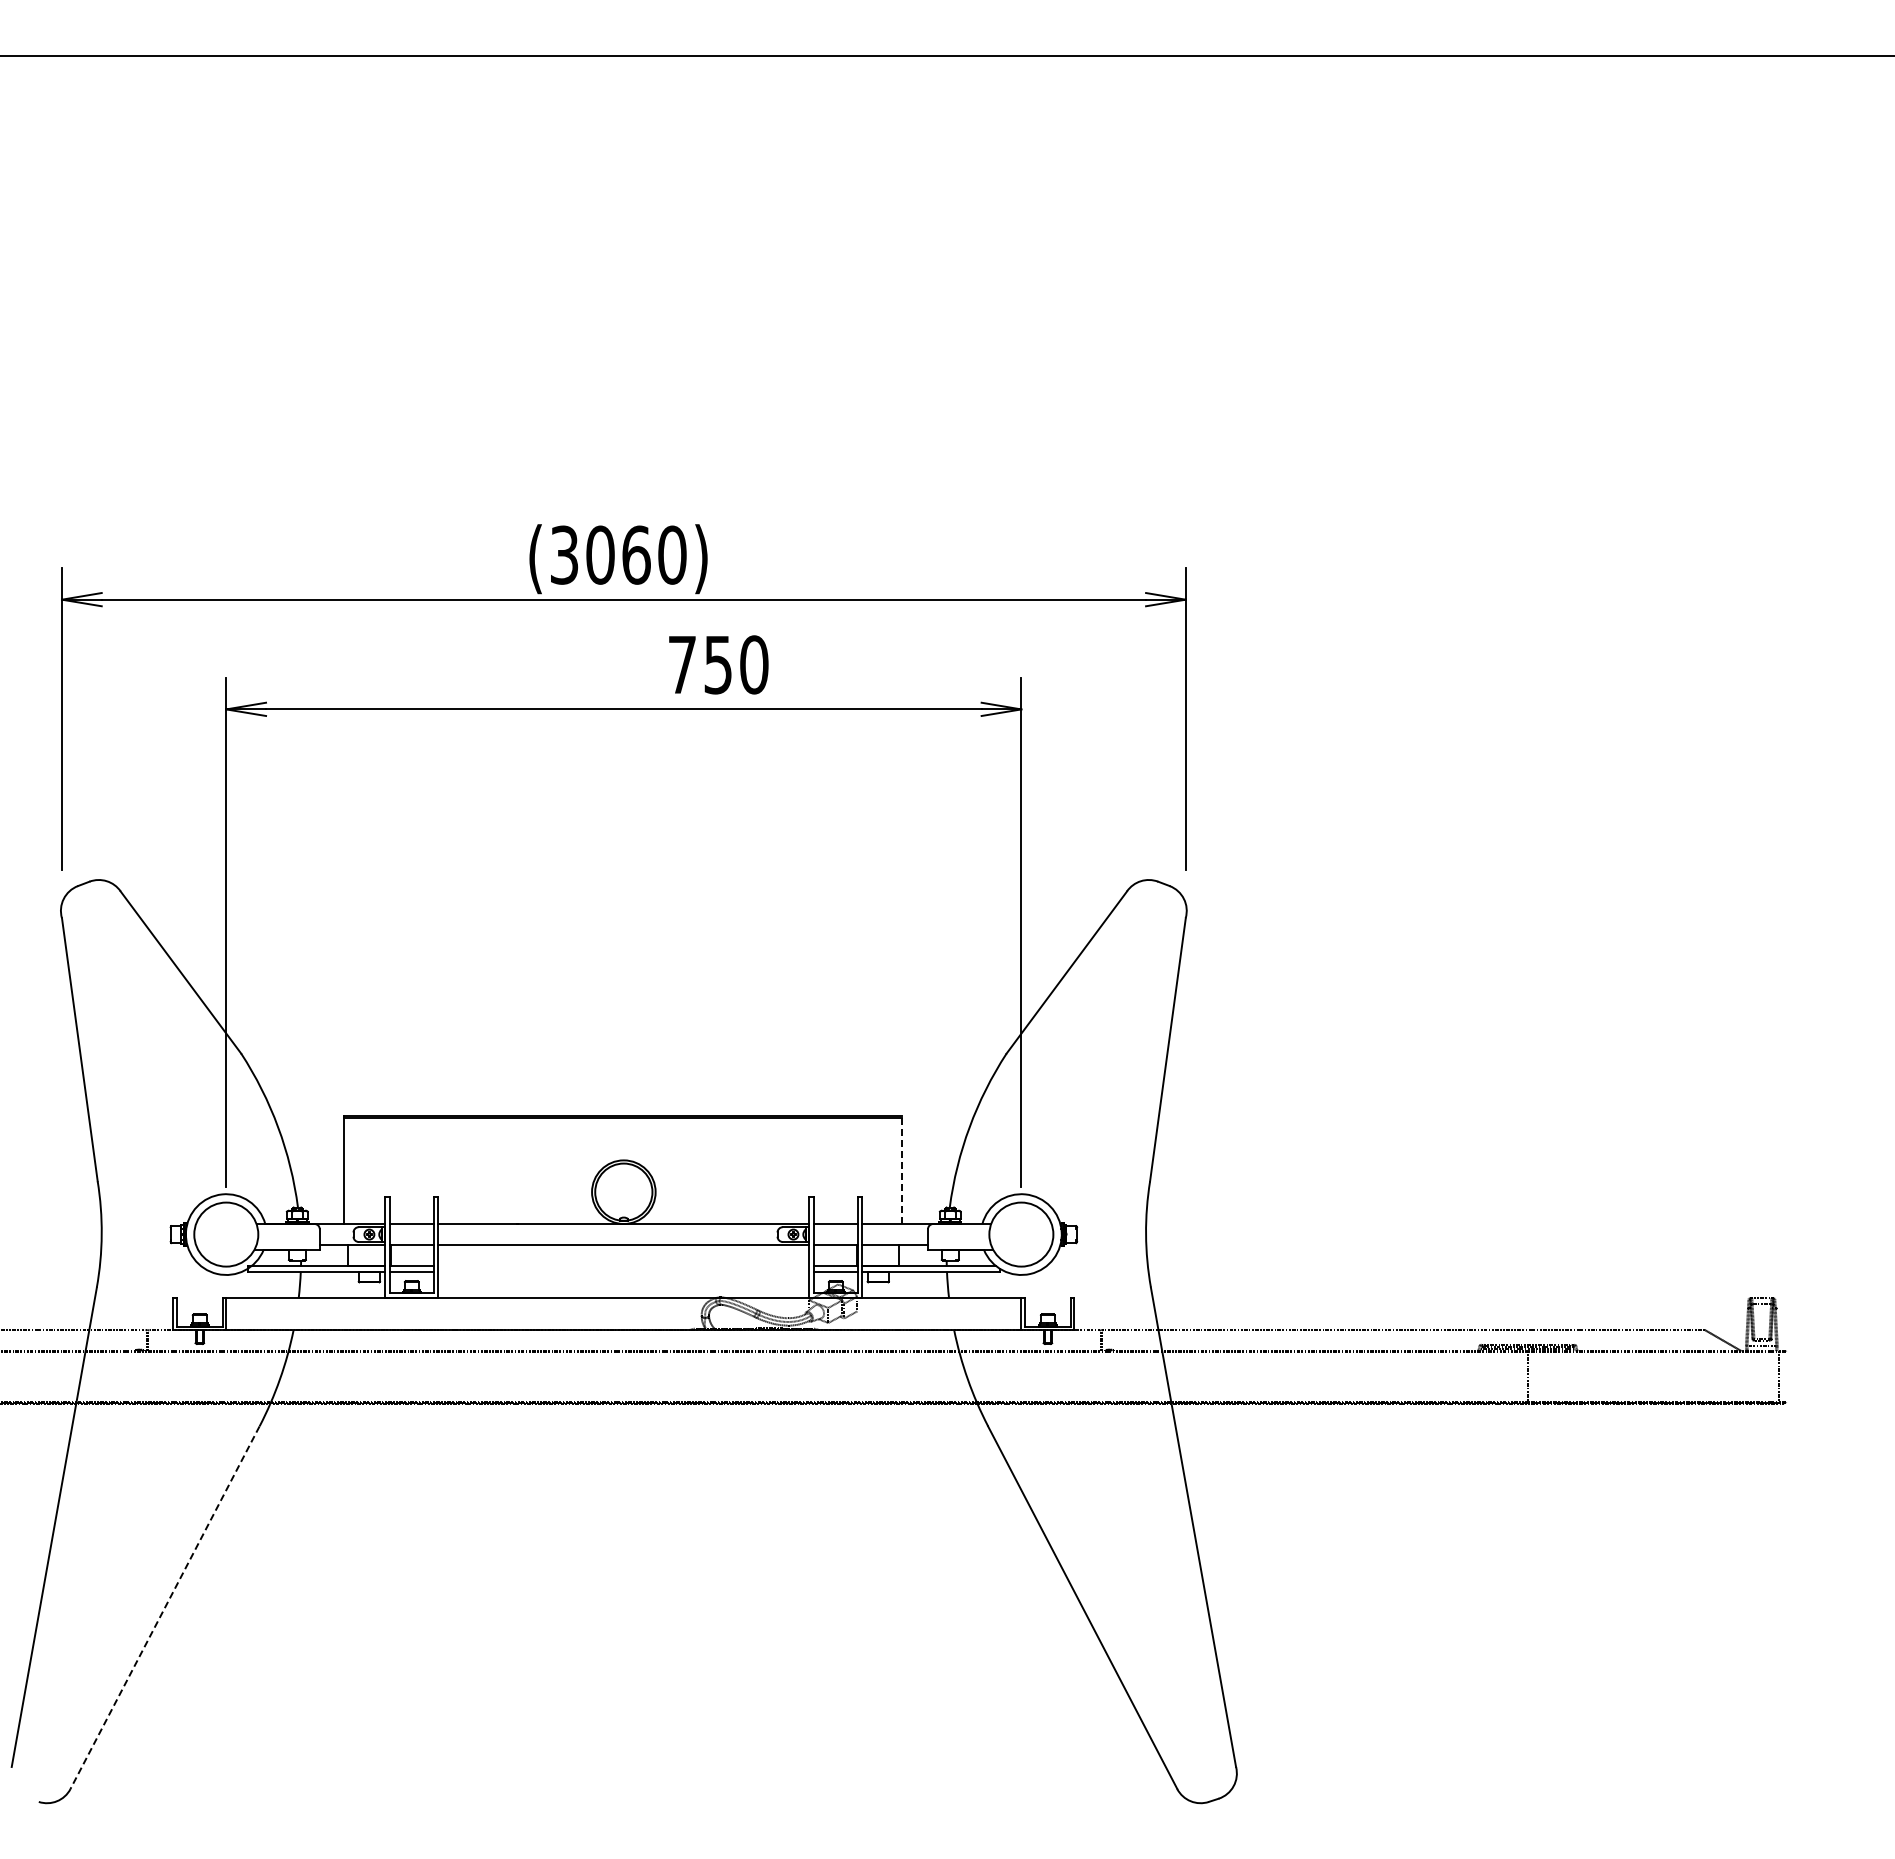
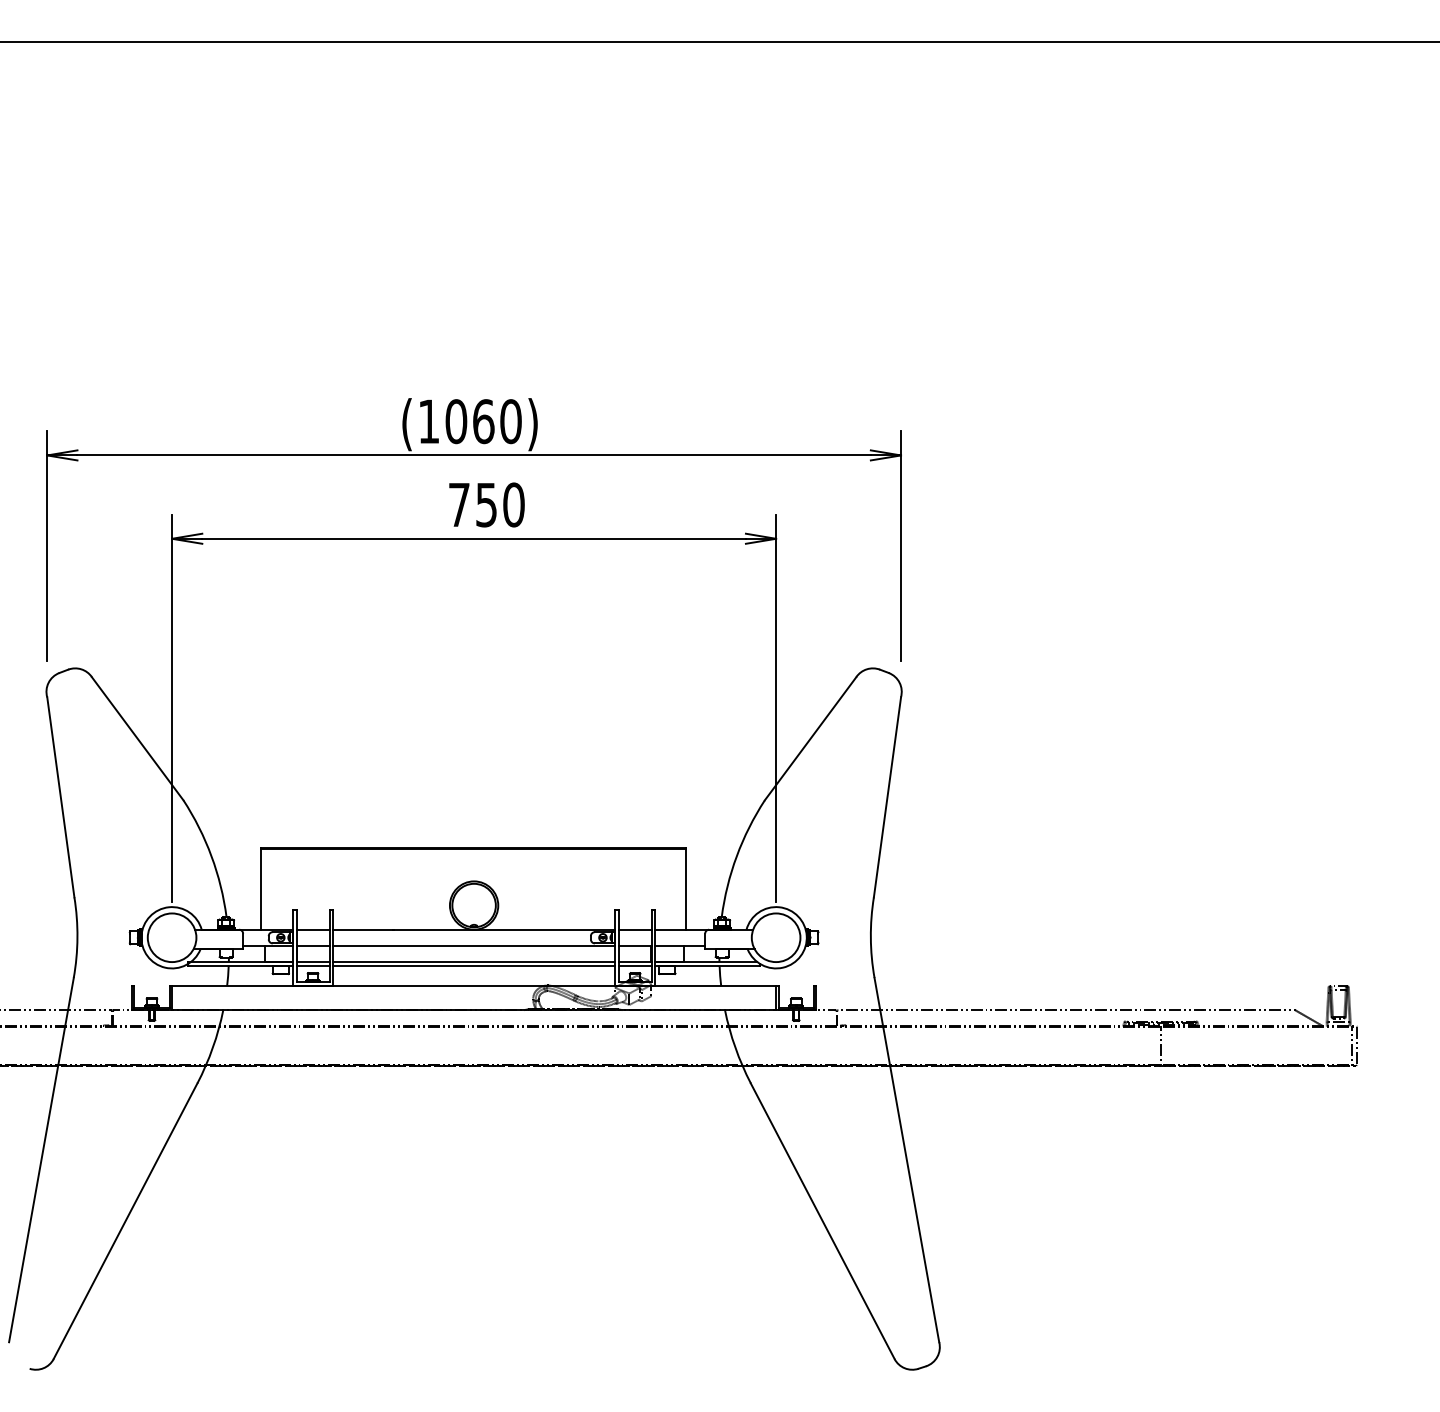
text: (564, 554) -> (429, 421), (3060) -> (1060)
text: (718, 664) -> (486, 504), moved
line: (902, 1170) -> (685, 889), dashed -> solid
line: (623, 1266) -> (473, 962), added
line: (623, 1271) -> (473, 965), added
line: (1786, 1376) -> (1357, 1045), added
line: (165, 1607) -> (125, 1221), dashed -> solid

